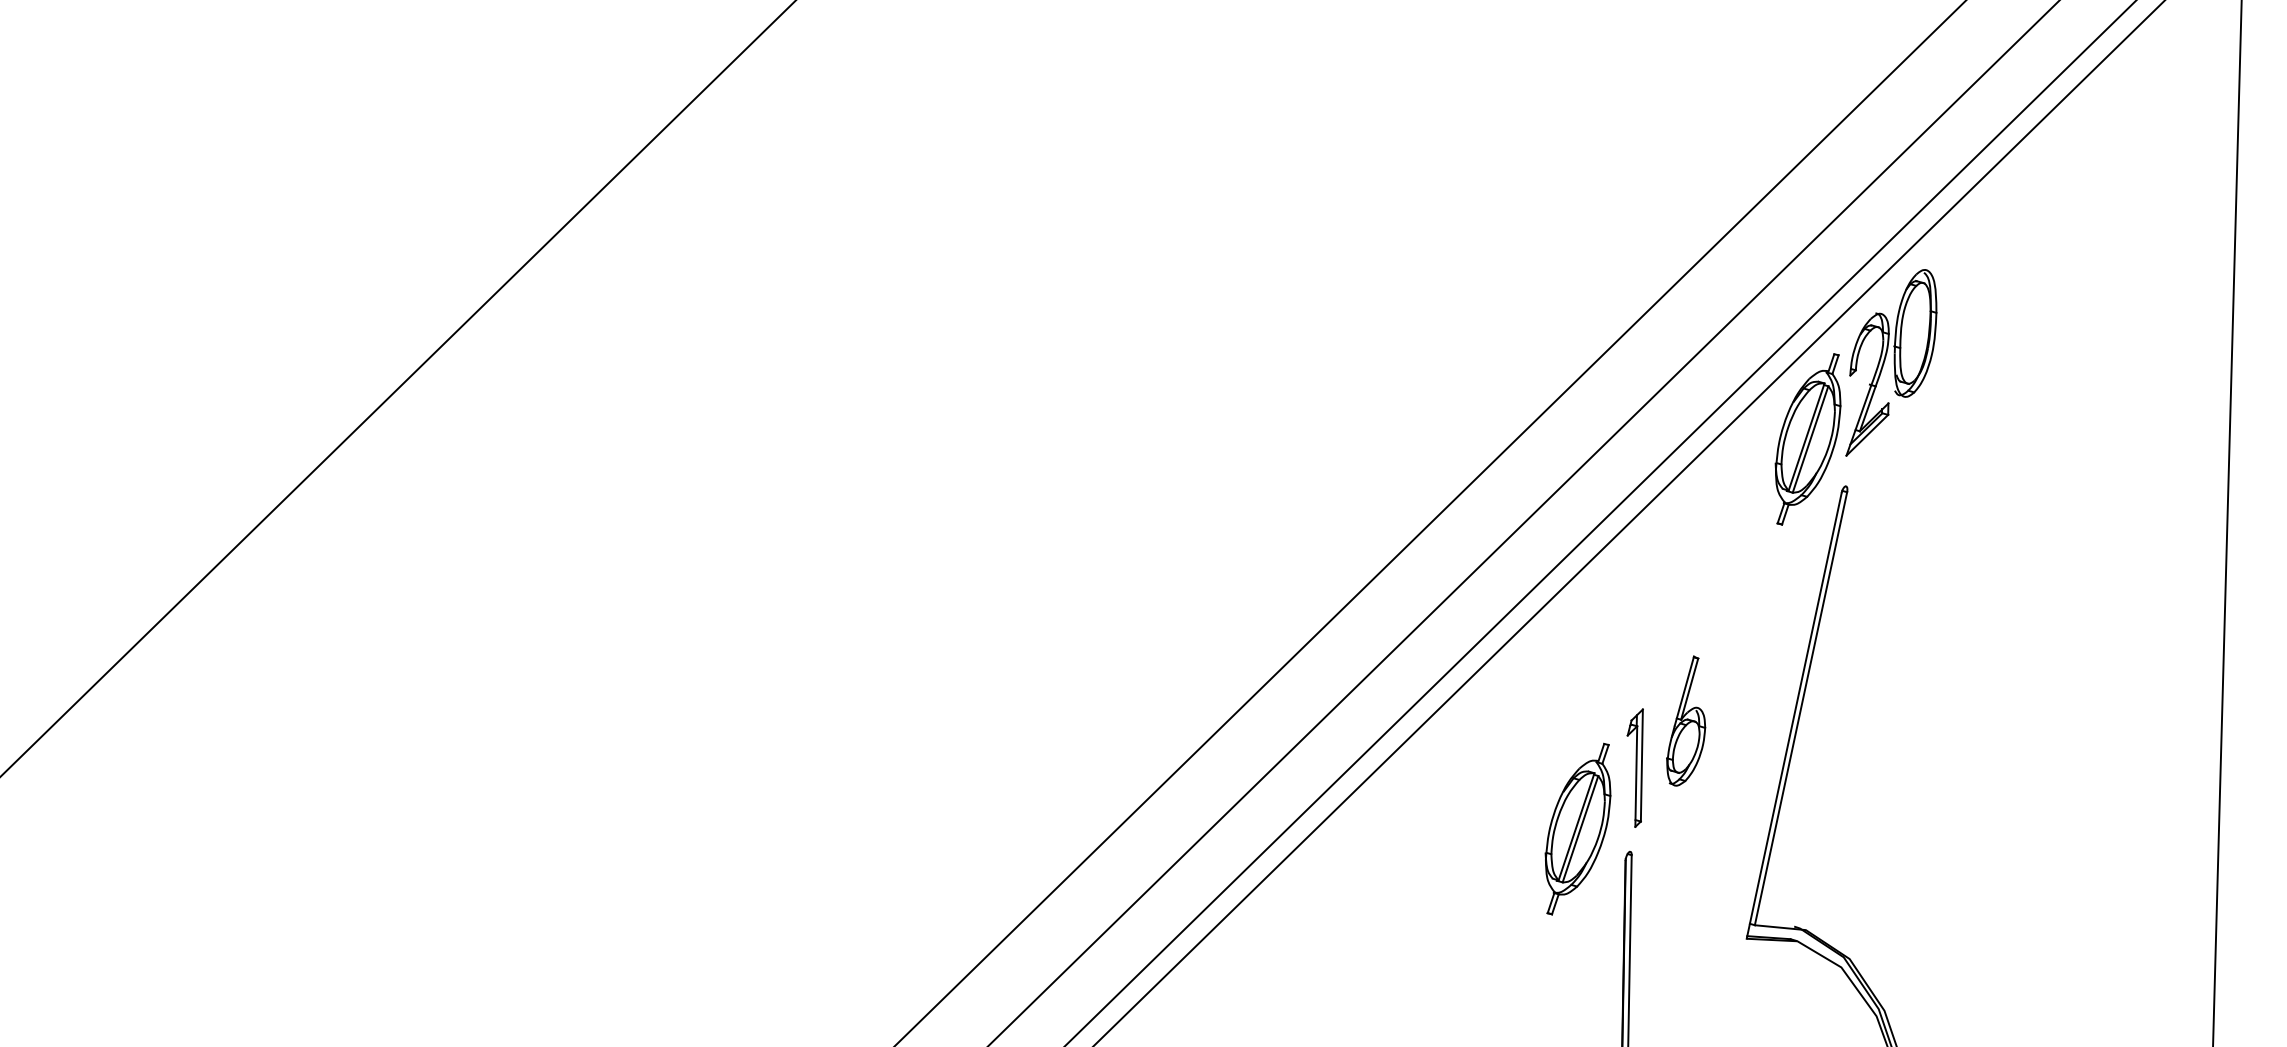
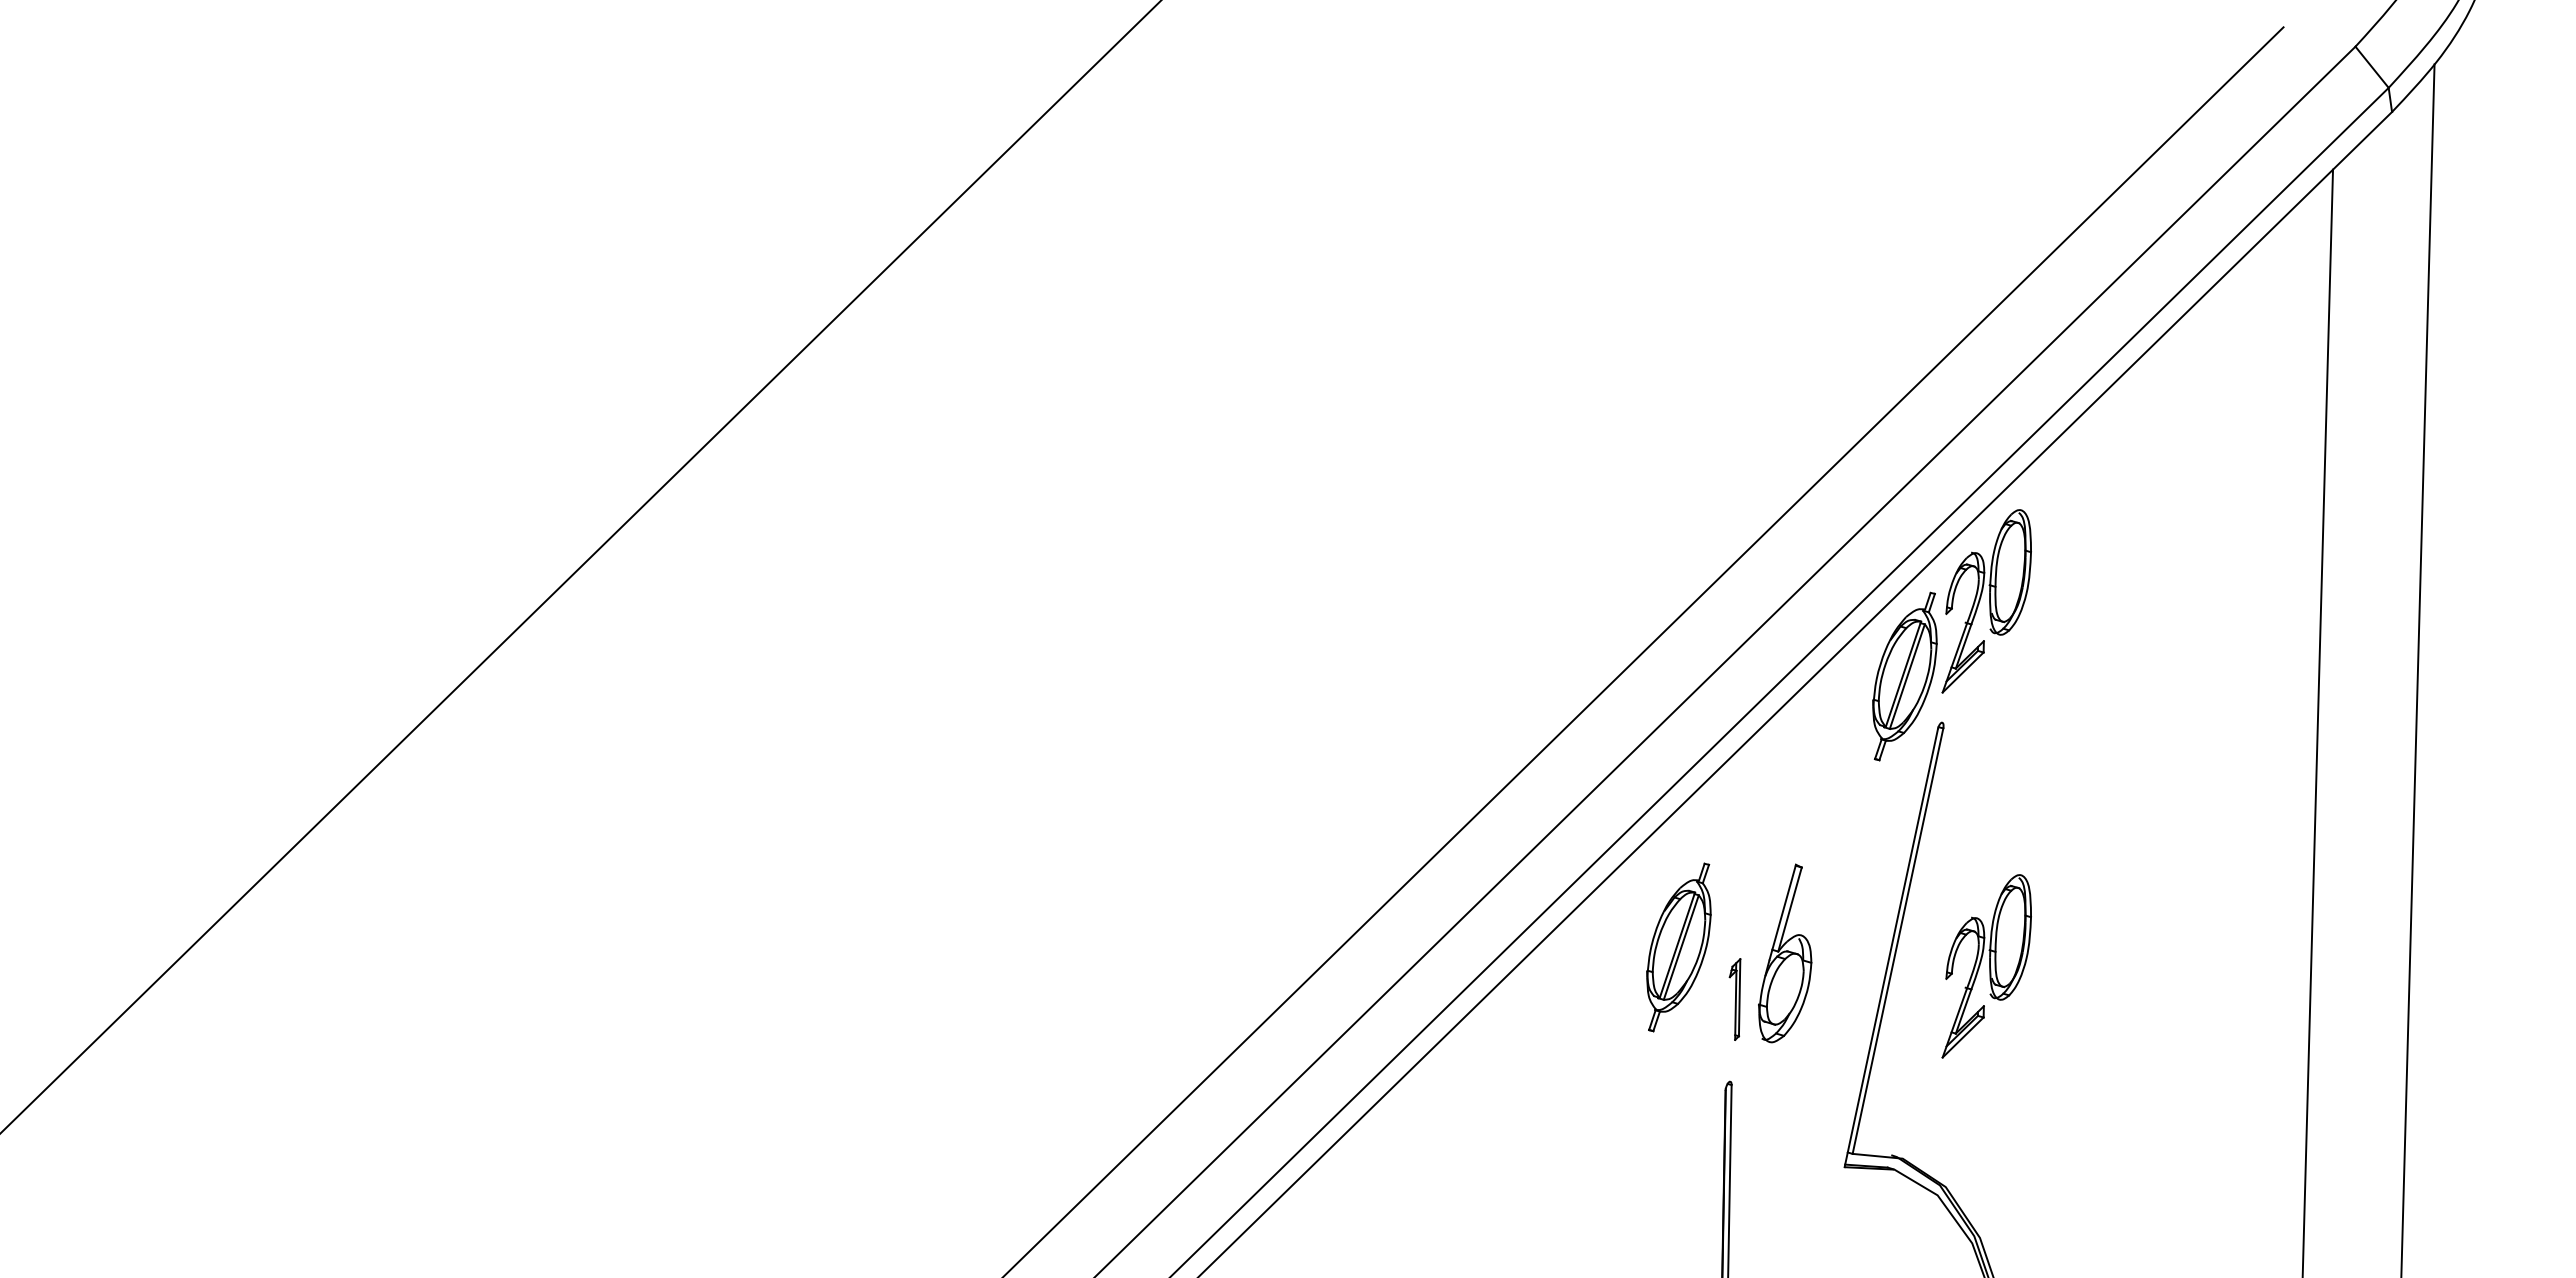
part: (1685, 720) -> (1784, 952), size x1.4
part: (1891, 734) -> (1986, 966), added
part: (1634, 768) -> (1734, 999), size x0.7
part: (1577, 829) -> (1678, 947), moved

